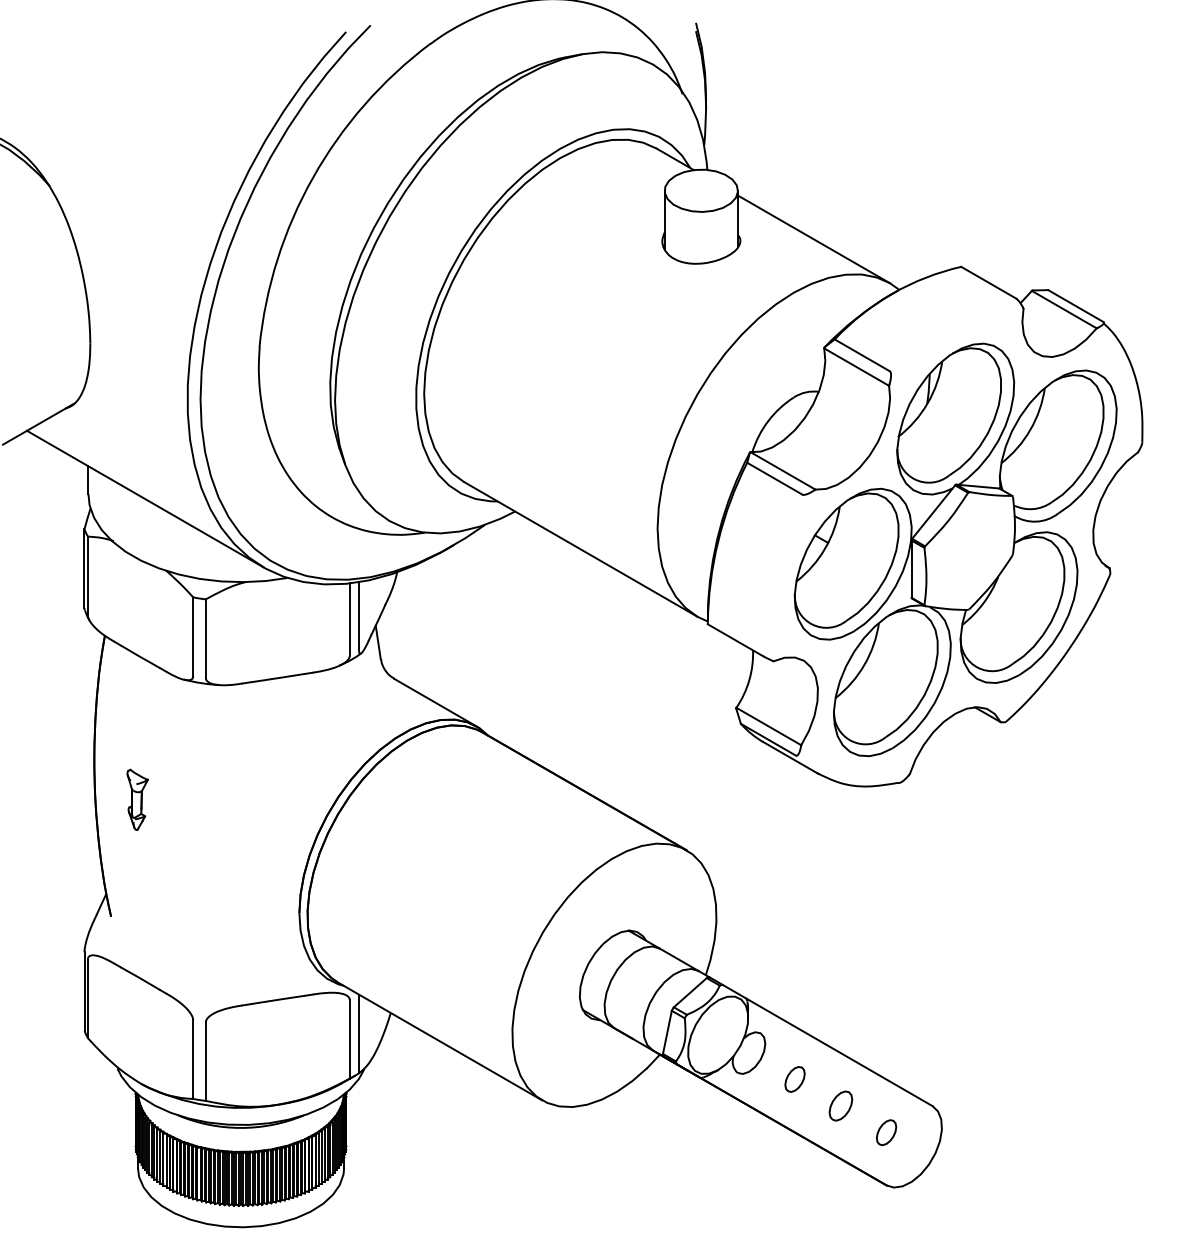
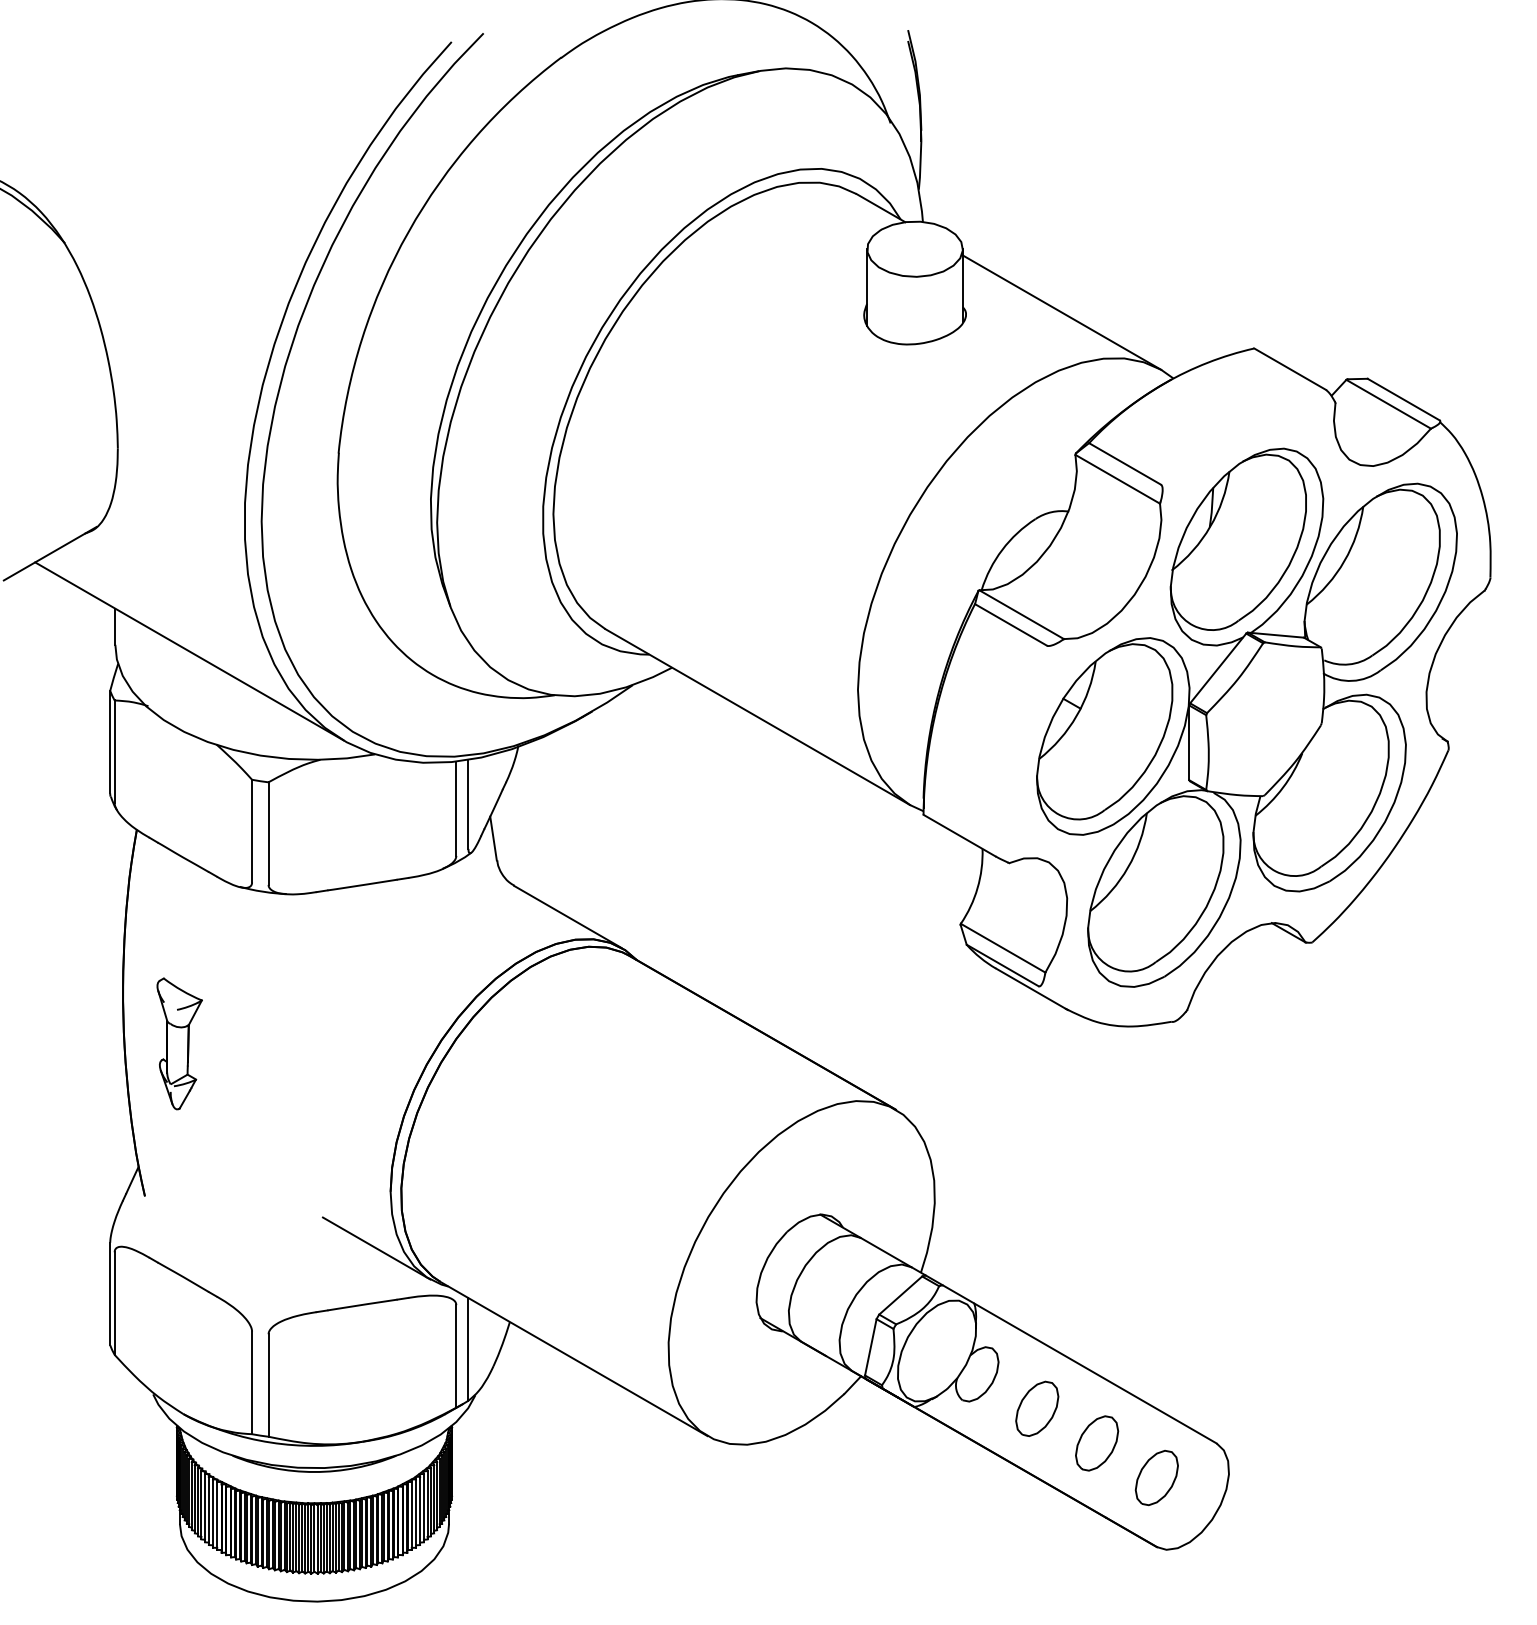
part: (137, 799) -> (179, 1043), size x1.67
line: (288, 956) -> (376, 1248), added
part: (795, 1079) -> (1037, 1408), size x1.67
part: (841, 1106) -> (1097, 1443), size x1.43
part: (886, 1132) -> (1156, 1478), size x1.67

